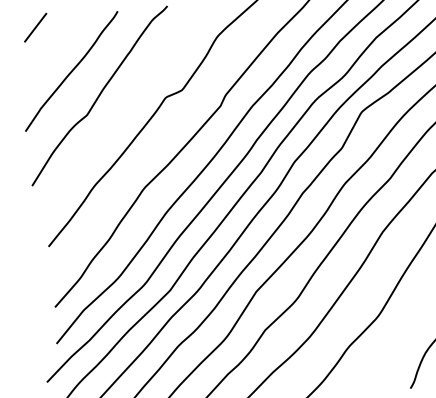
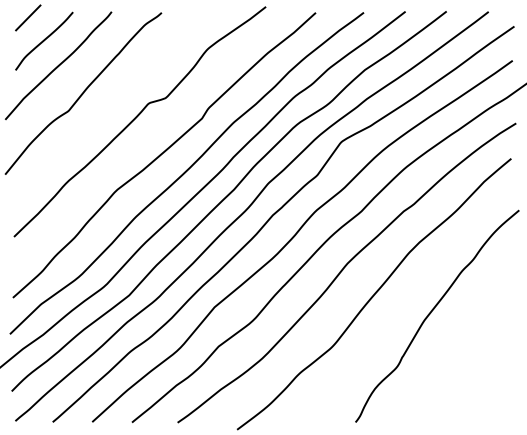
curve: (54, 48) -> (44, 40), added

